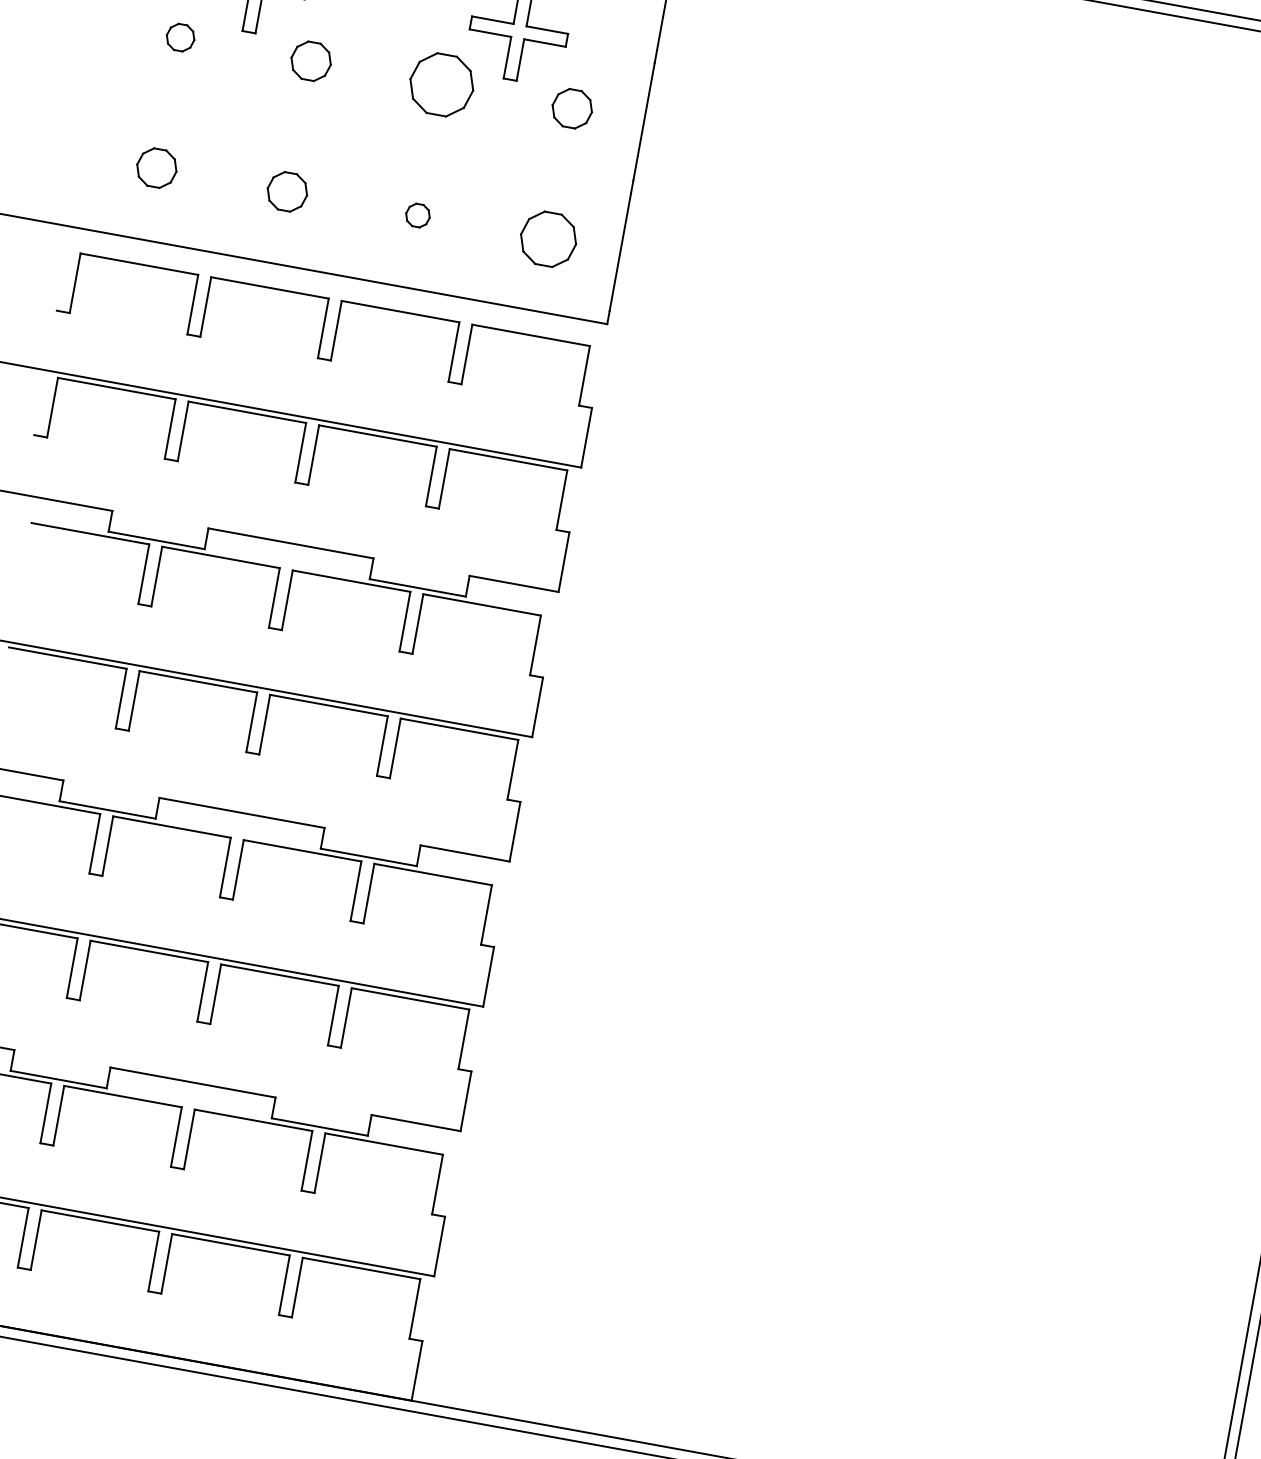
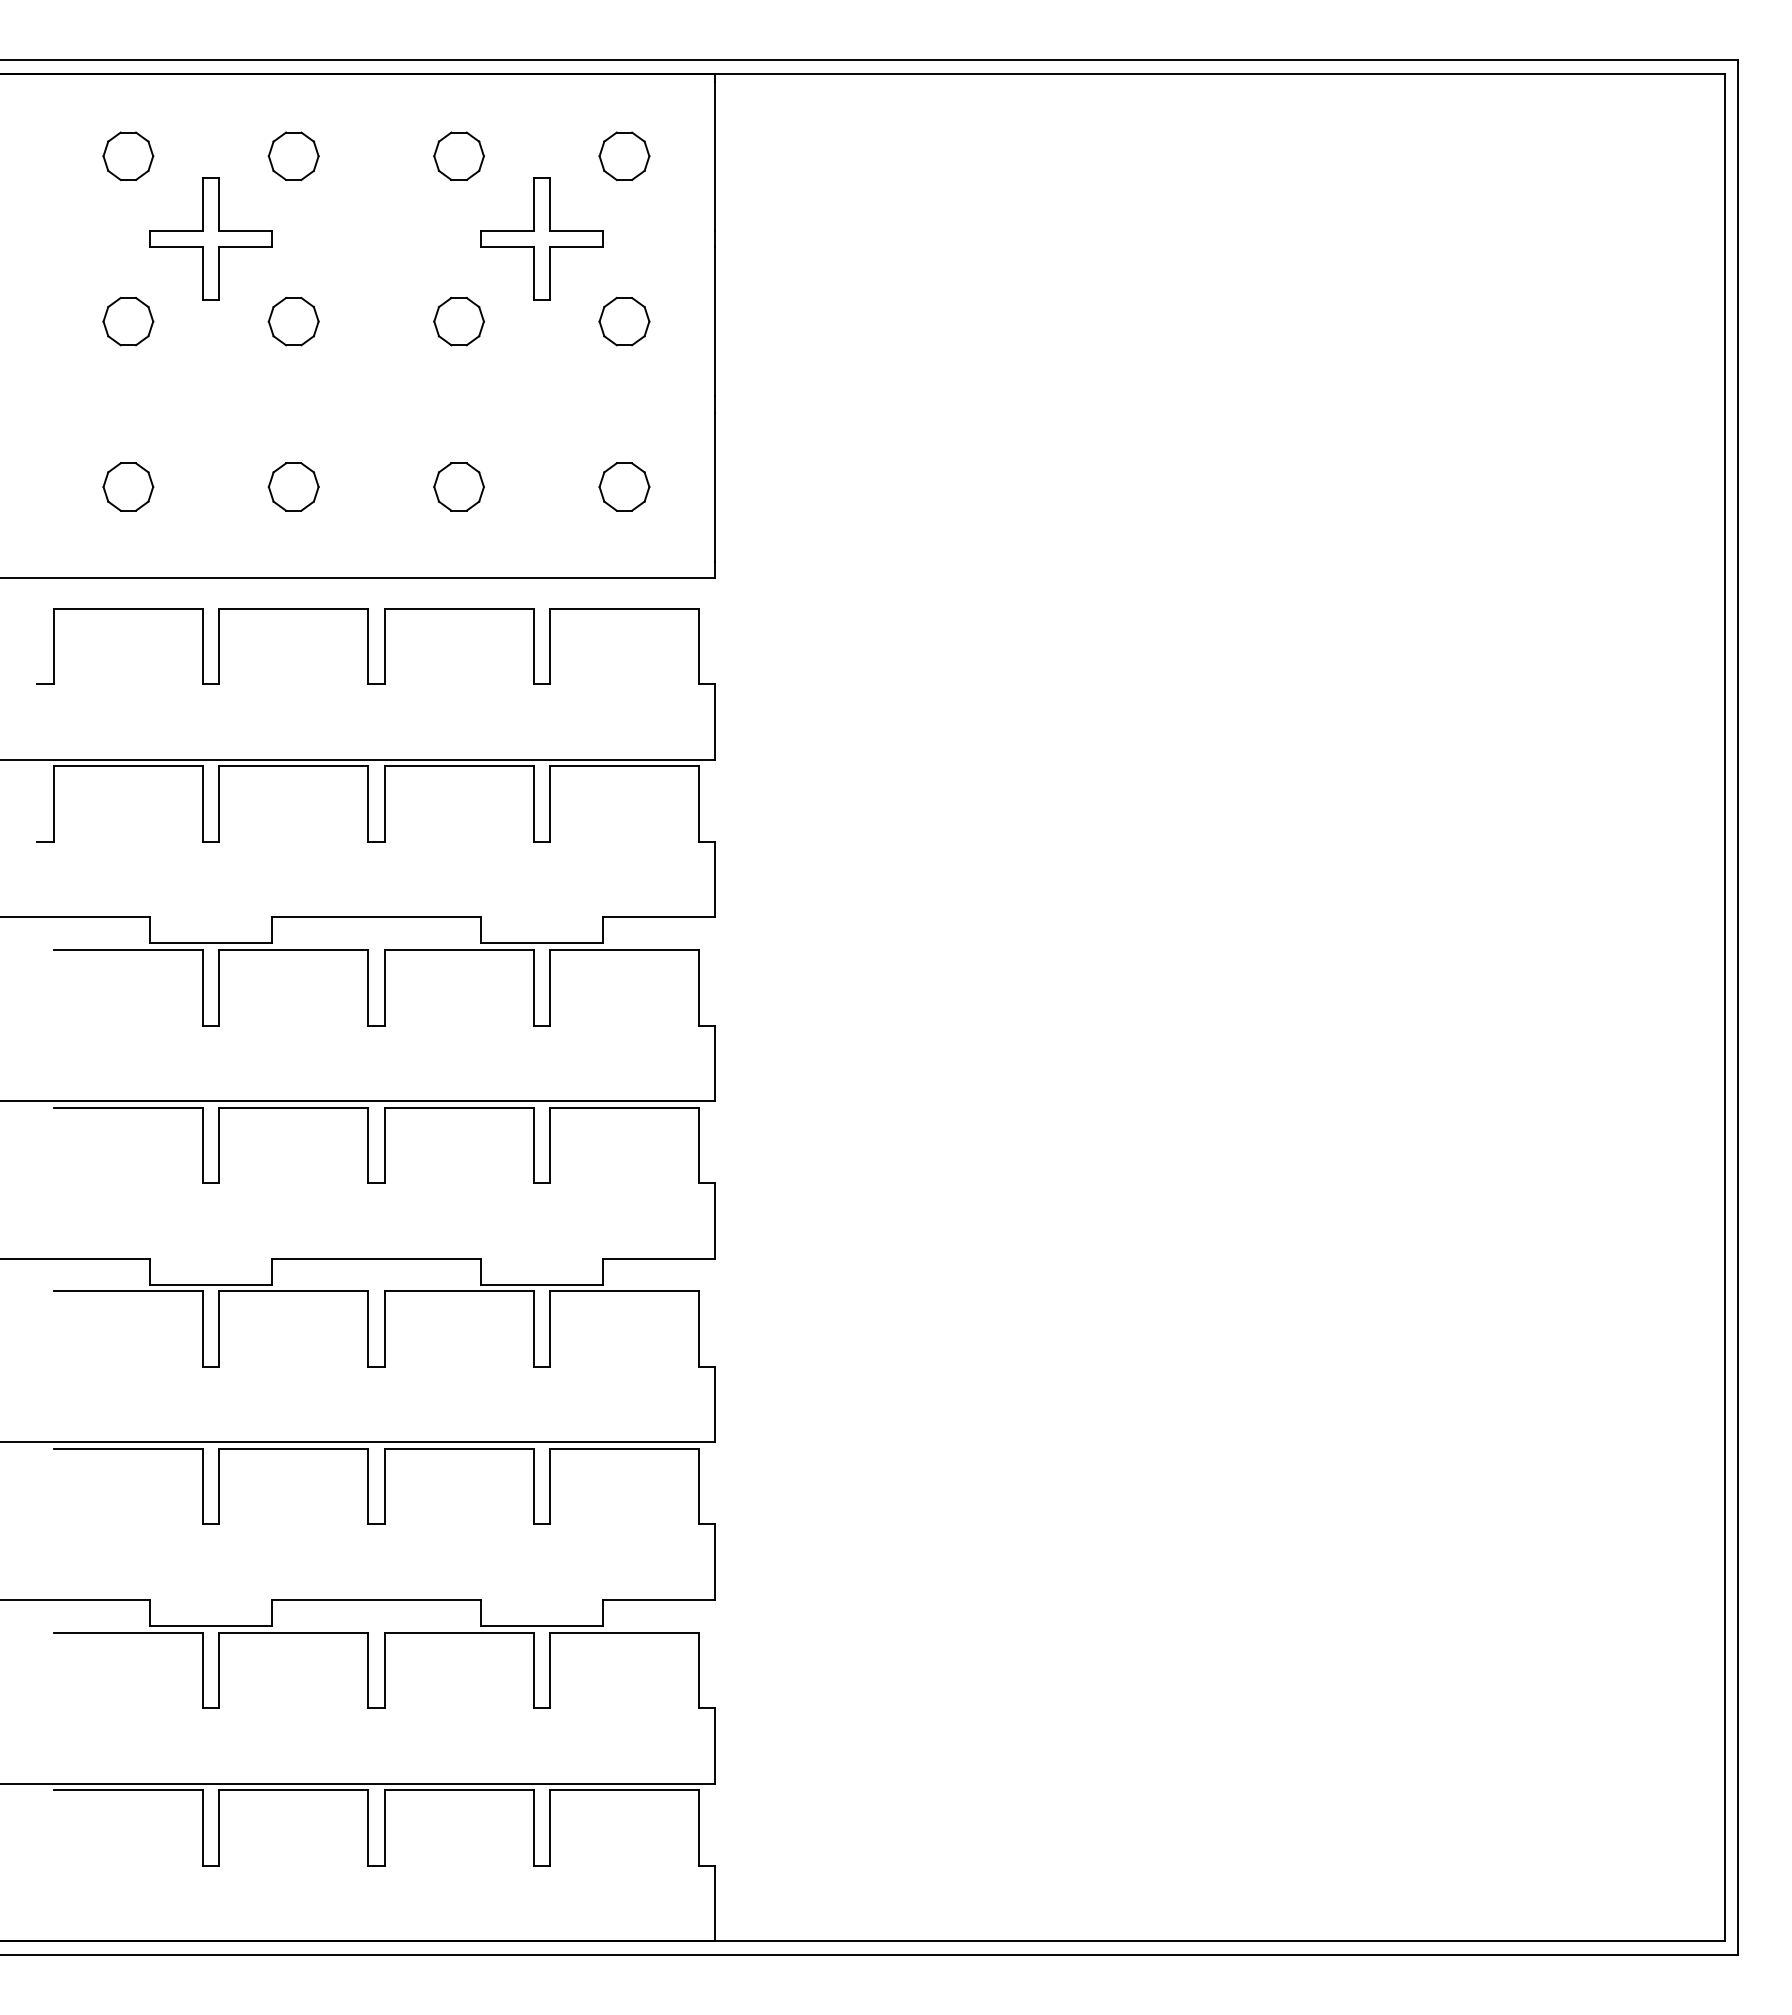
part: (180, 37) -> (128, 321), size x1.43
part: (441, 84) -> (458, 321), size x0.62
part: (417, 215) -> (458, 486), size x1.67
part: (548, 238) -> (624, 486), size x0.71

